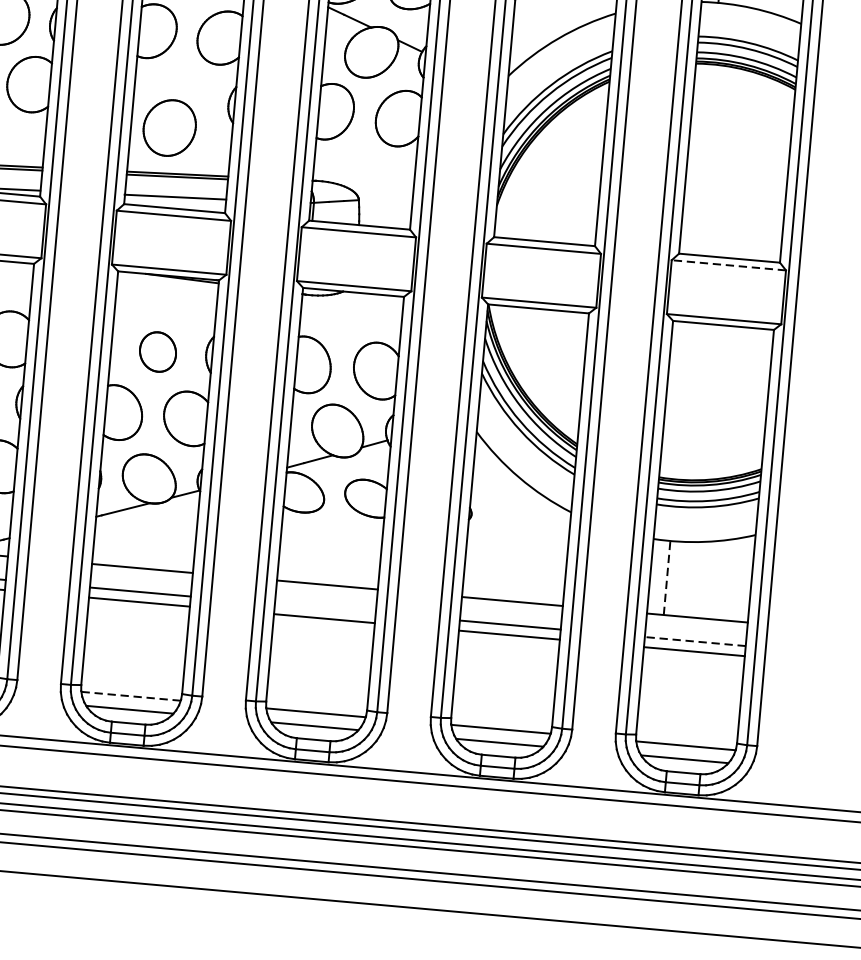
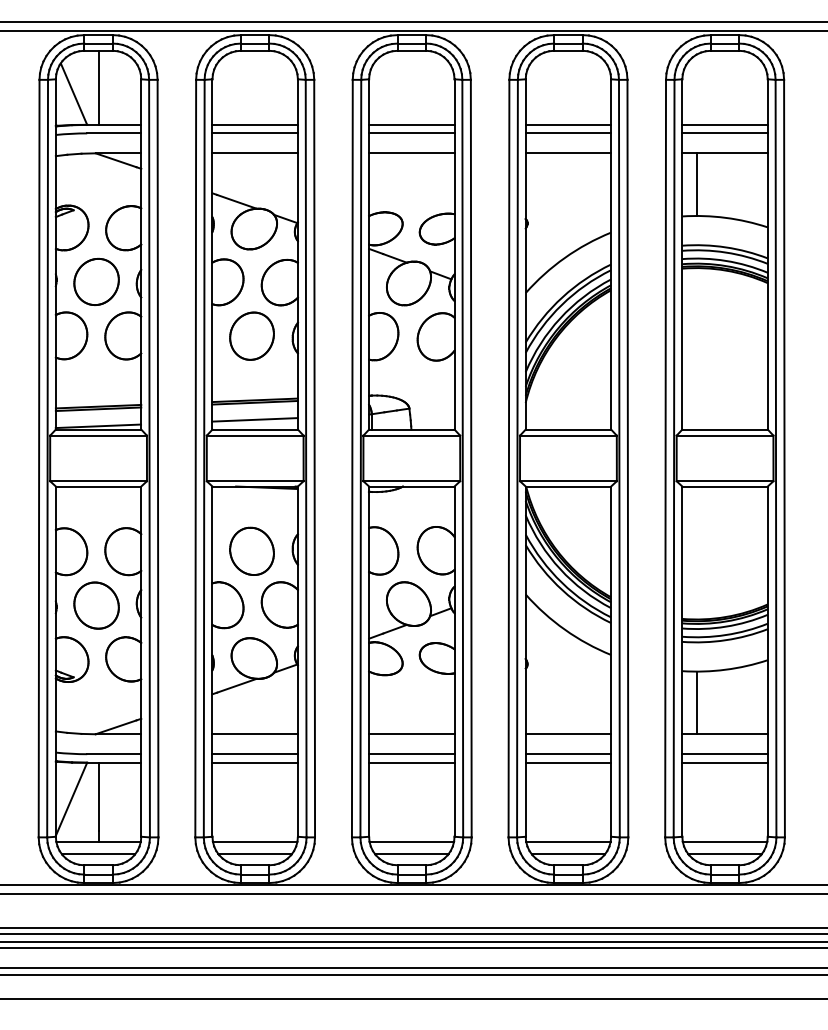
part: (169, 127) -> (251, 335), moved
line: (728, 265) -> (724, 435), dashed -> solid
part: (157, 351) -> (251, 550), size x1.43
line: (667, 577) -> (696, 702), dashed -> solid
line: (324, 608) -> (411, 754), added
line: (695, 641) -> (725, 754), dashed -> solid
line: (130, 696) -> (254, 842), dashed -> solid

